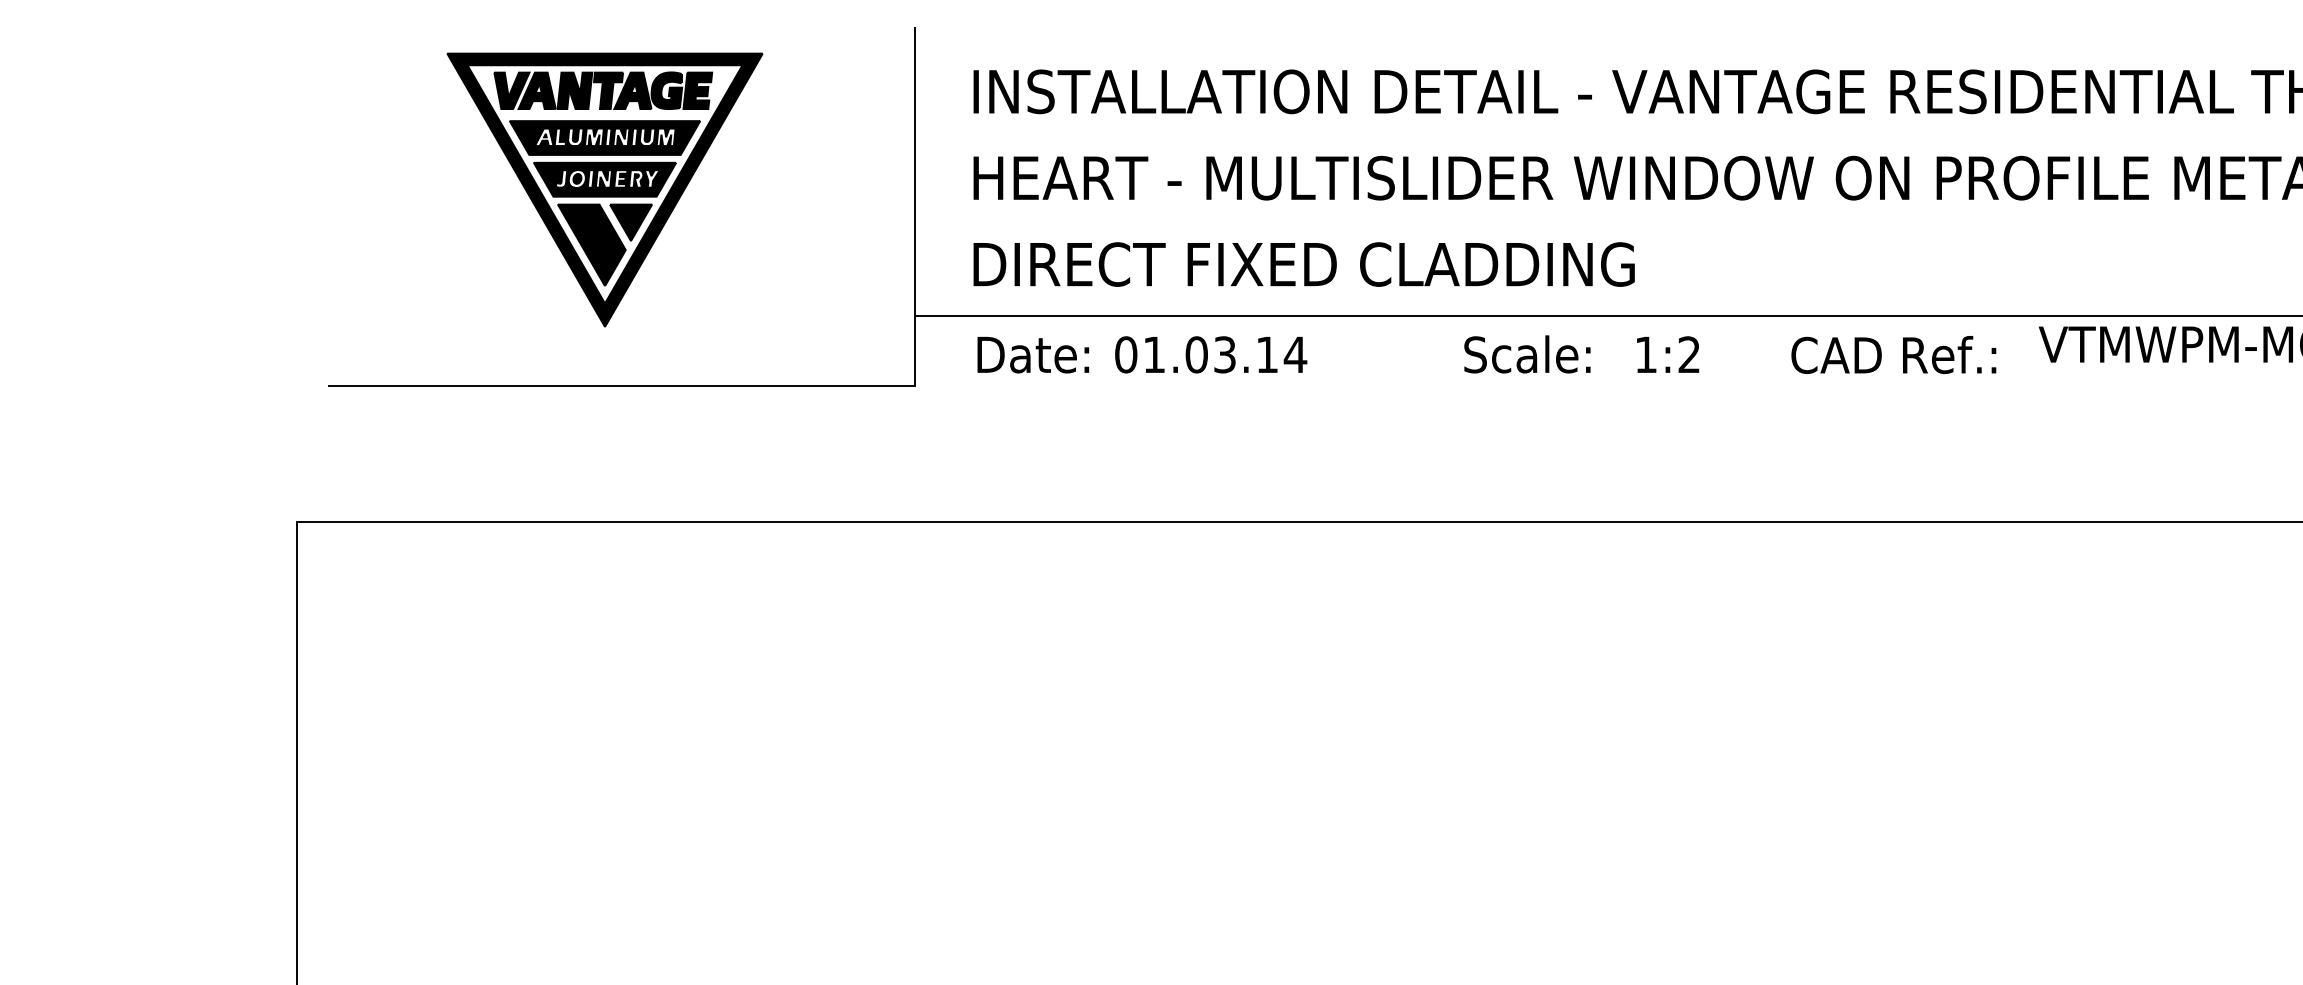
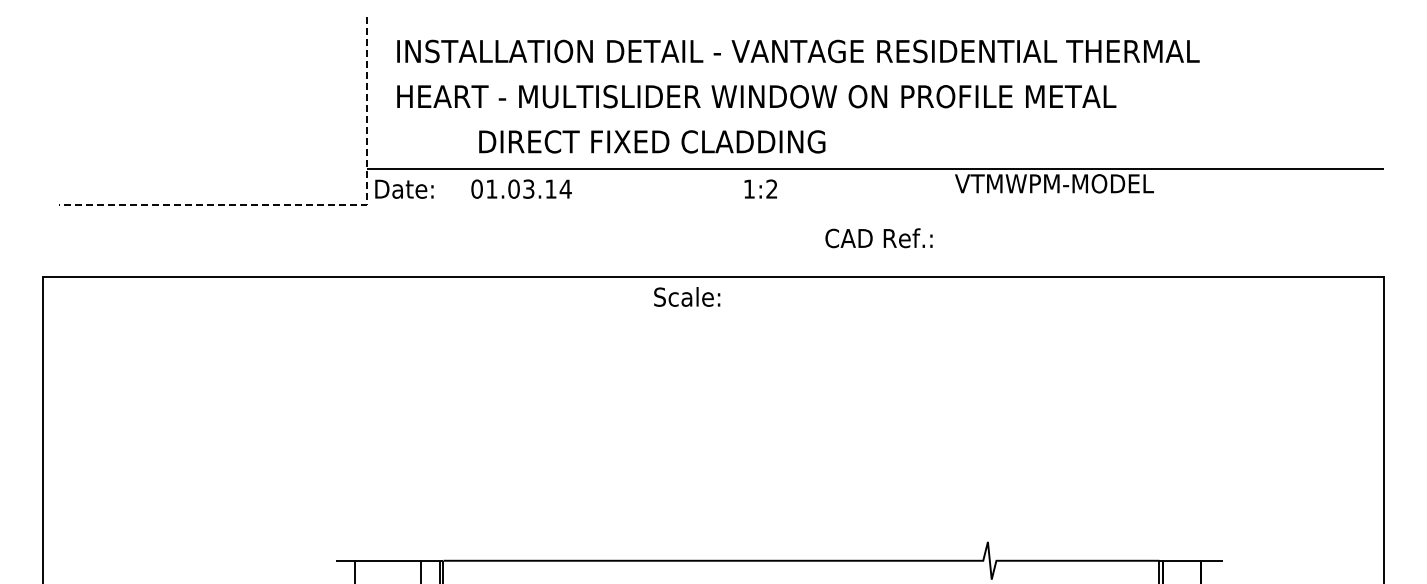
part: (605, 189) -> (204, 102), removed
text: (1304, 263) -> (652, 141), moved
text: (1033, 353) -> (404, 188), moved
text: (1528, 353) -> (687, 296), moved
text: (1892, 355) -> (878, 238), moved
line: (802, 386) -> (307, 205), solid -> dashed

